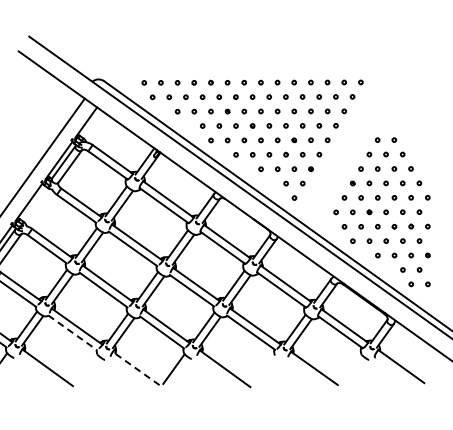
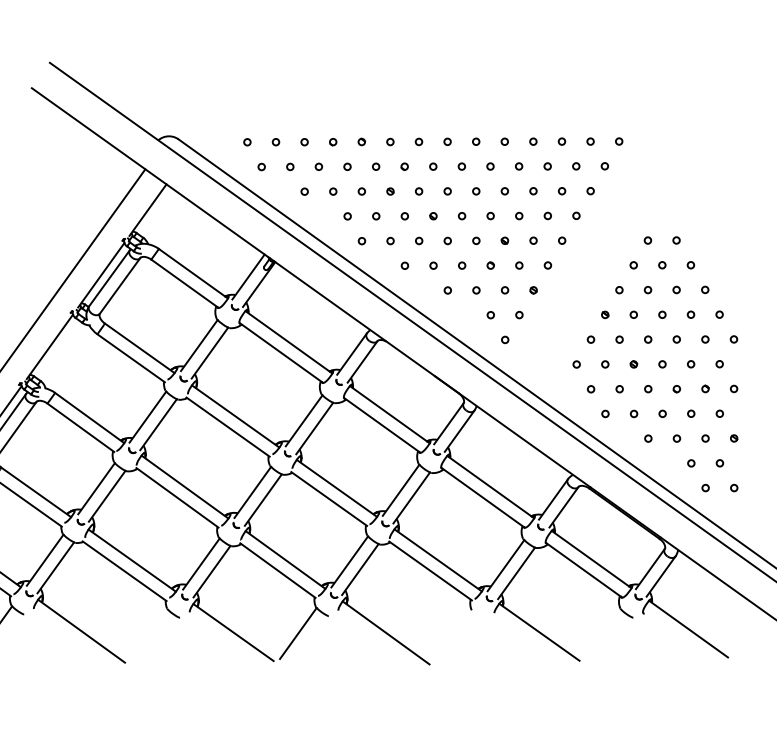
line: (72, 332) -> (124, 570), dashed -> solid
line: (136, 368) -> (234, 632), dashed -> solid

